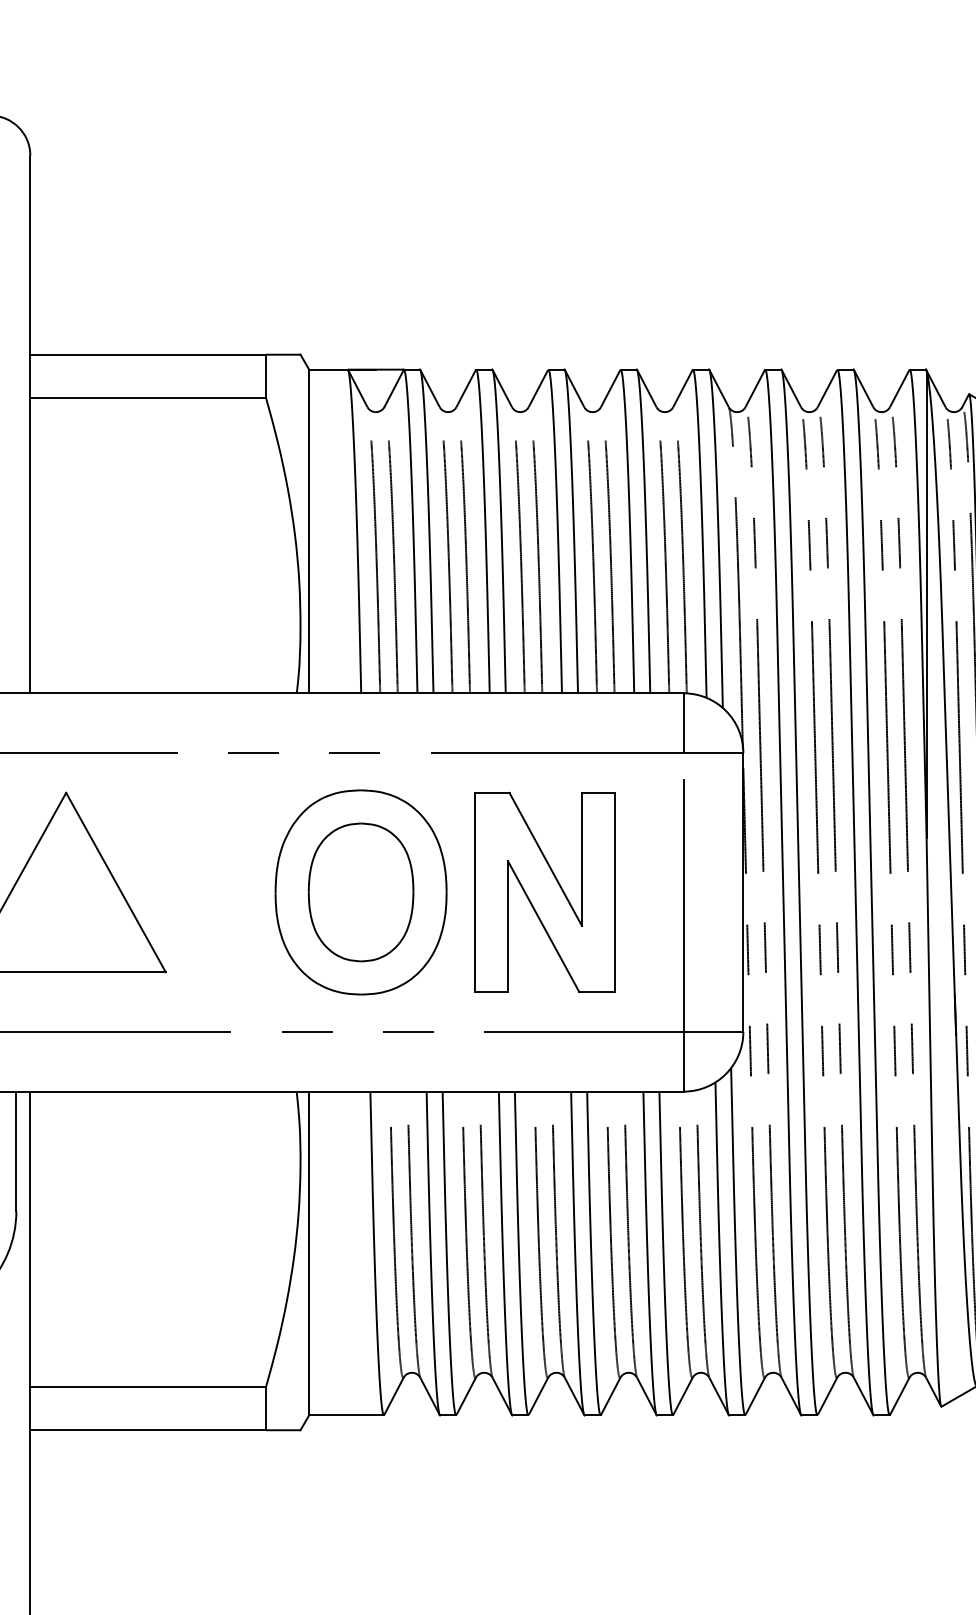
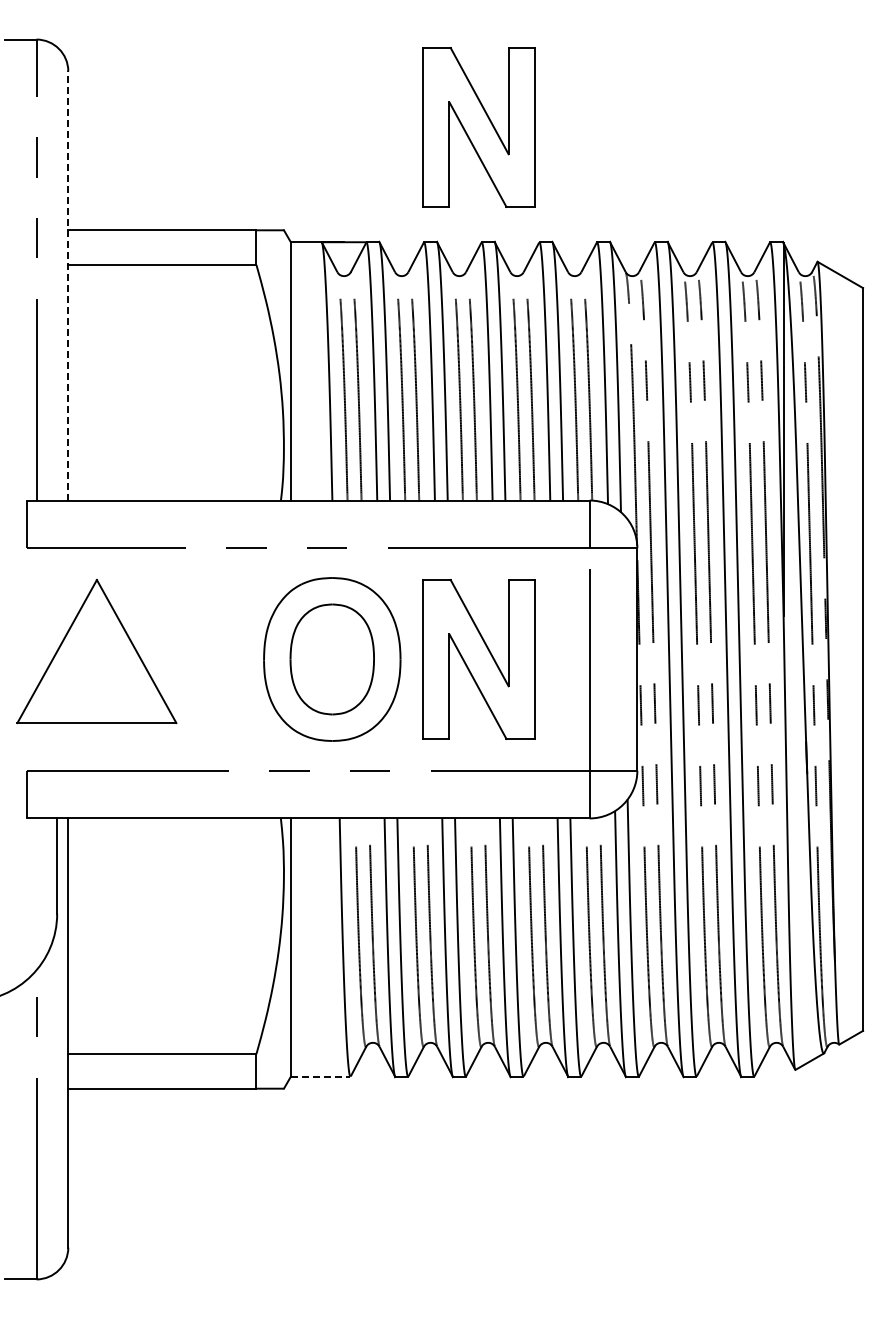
part: (544, 225) -> (478, 127), added
line: (30, 423) -> (68, 285), solid -> dashed
line: (346, 1414) -> (320, 1076), solid -> dashed

